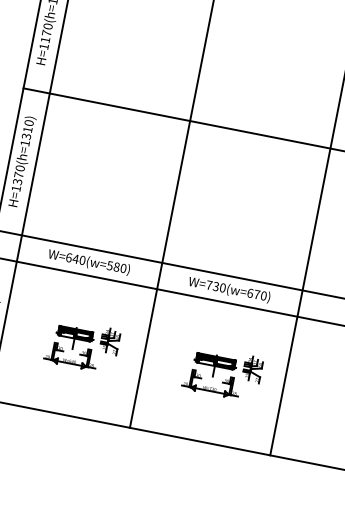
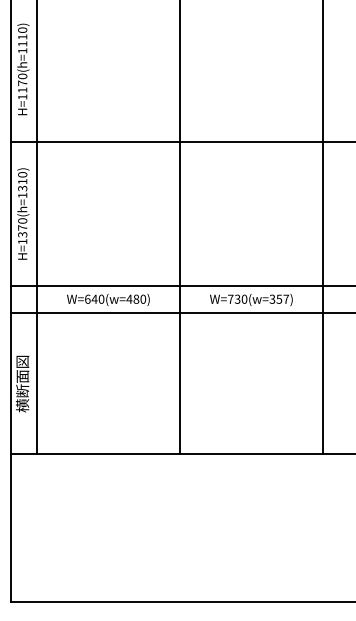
text: (109, 264) -> (128, 298), W=640(w=580) -> W=640(w=480)
text: (257, 293) -> (279, 298), W=730(w=670) -> W=730(w=357)
part: (82, 346) -> (117, 383), removed
part: (222, 373) -> (260, 383), removed

